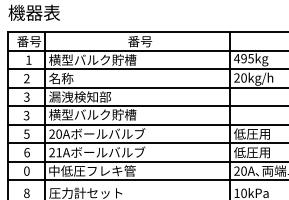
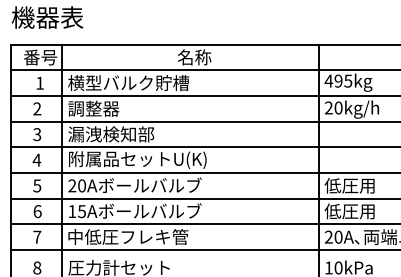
text: (140, 41) -> (194, 57), 番号 -> 名称
text: (67, 78) -> (93, 108), 名称 -> 調整器
text: (26, 115) -> (36, 159), 3 -> 4
text: (99, 115) -> (137, 159), 横型バルク貯槽 -> 附属品セットU(K)
text: (55, 152) -> (76, 211), 21A -> 15A
text: (27, 170) -> (37, 236), 0 -> 7

